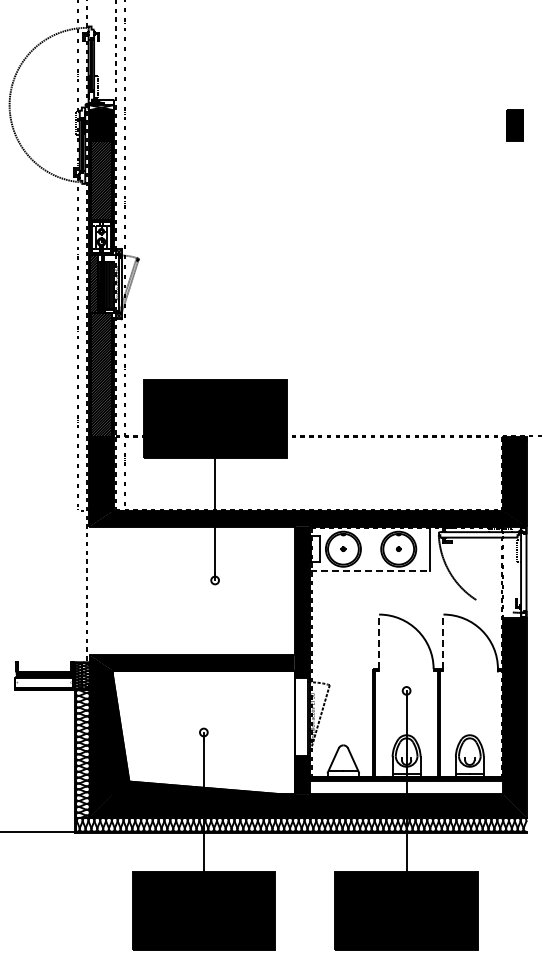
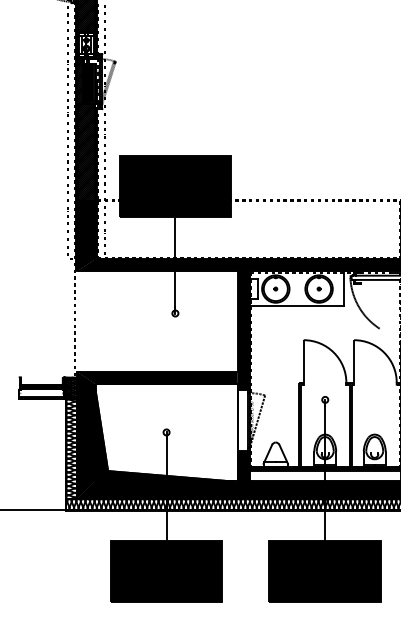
line: (370, 571) -> (296, 306), dashed -> solid
line: (379, 641) -> (304, 361), dashed -> solid
line: (443, 641) -> (354, 361), dashed -> solid

